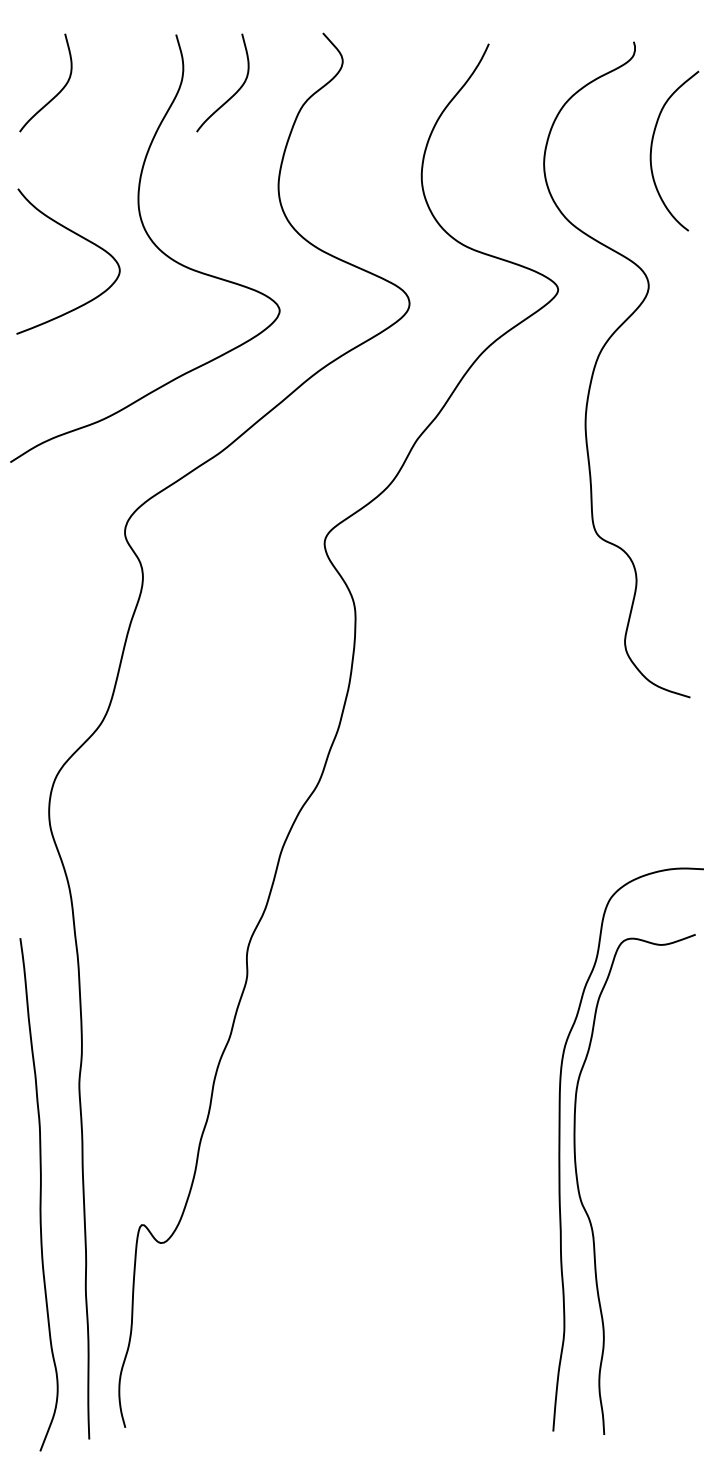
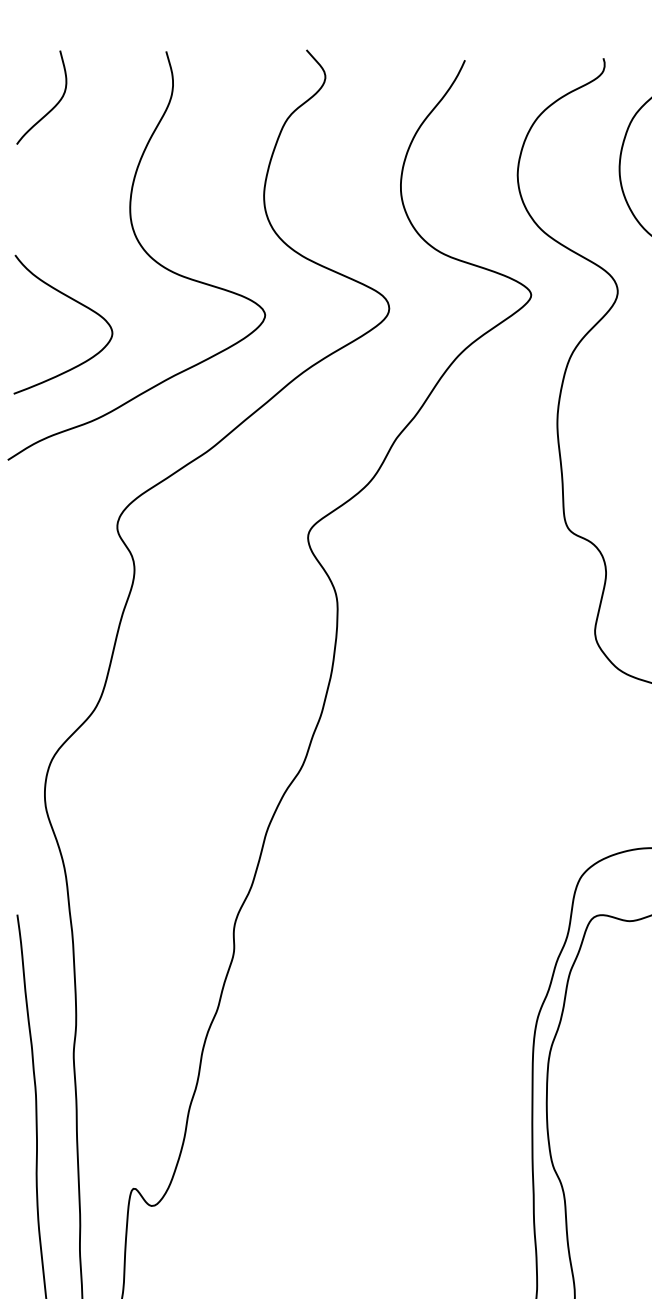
curve: (234, 93) -> (221, 107), removed
curve: (80, 237) -> (74, 301), moved

